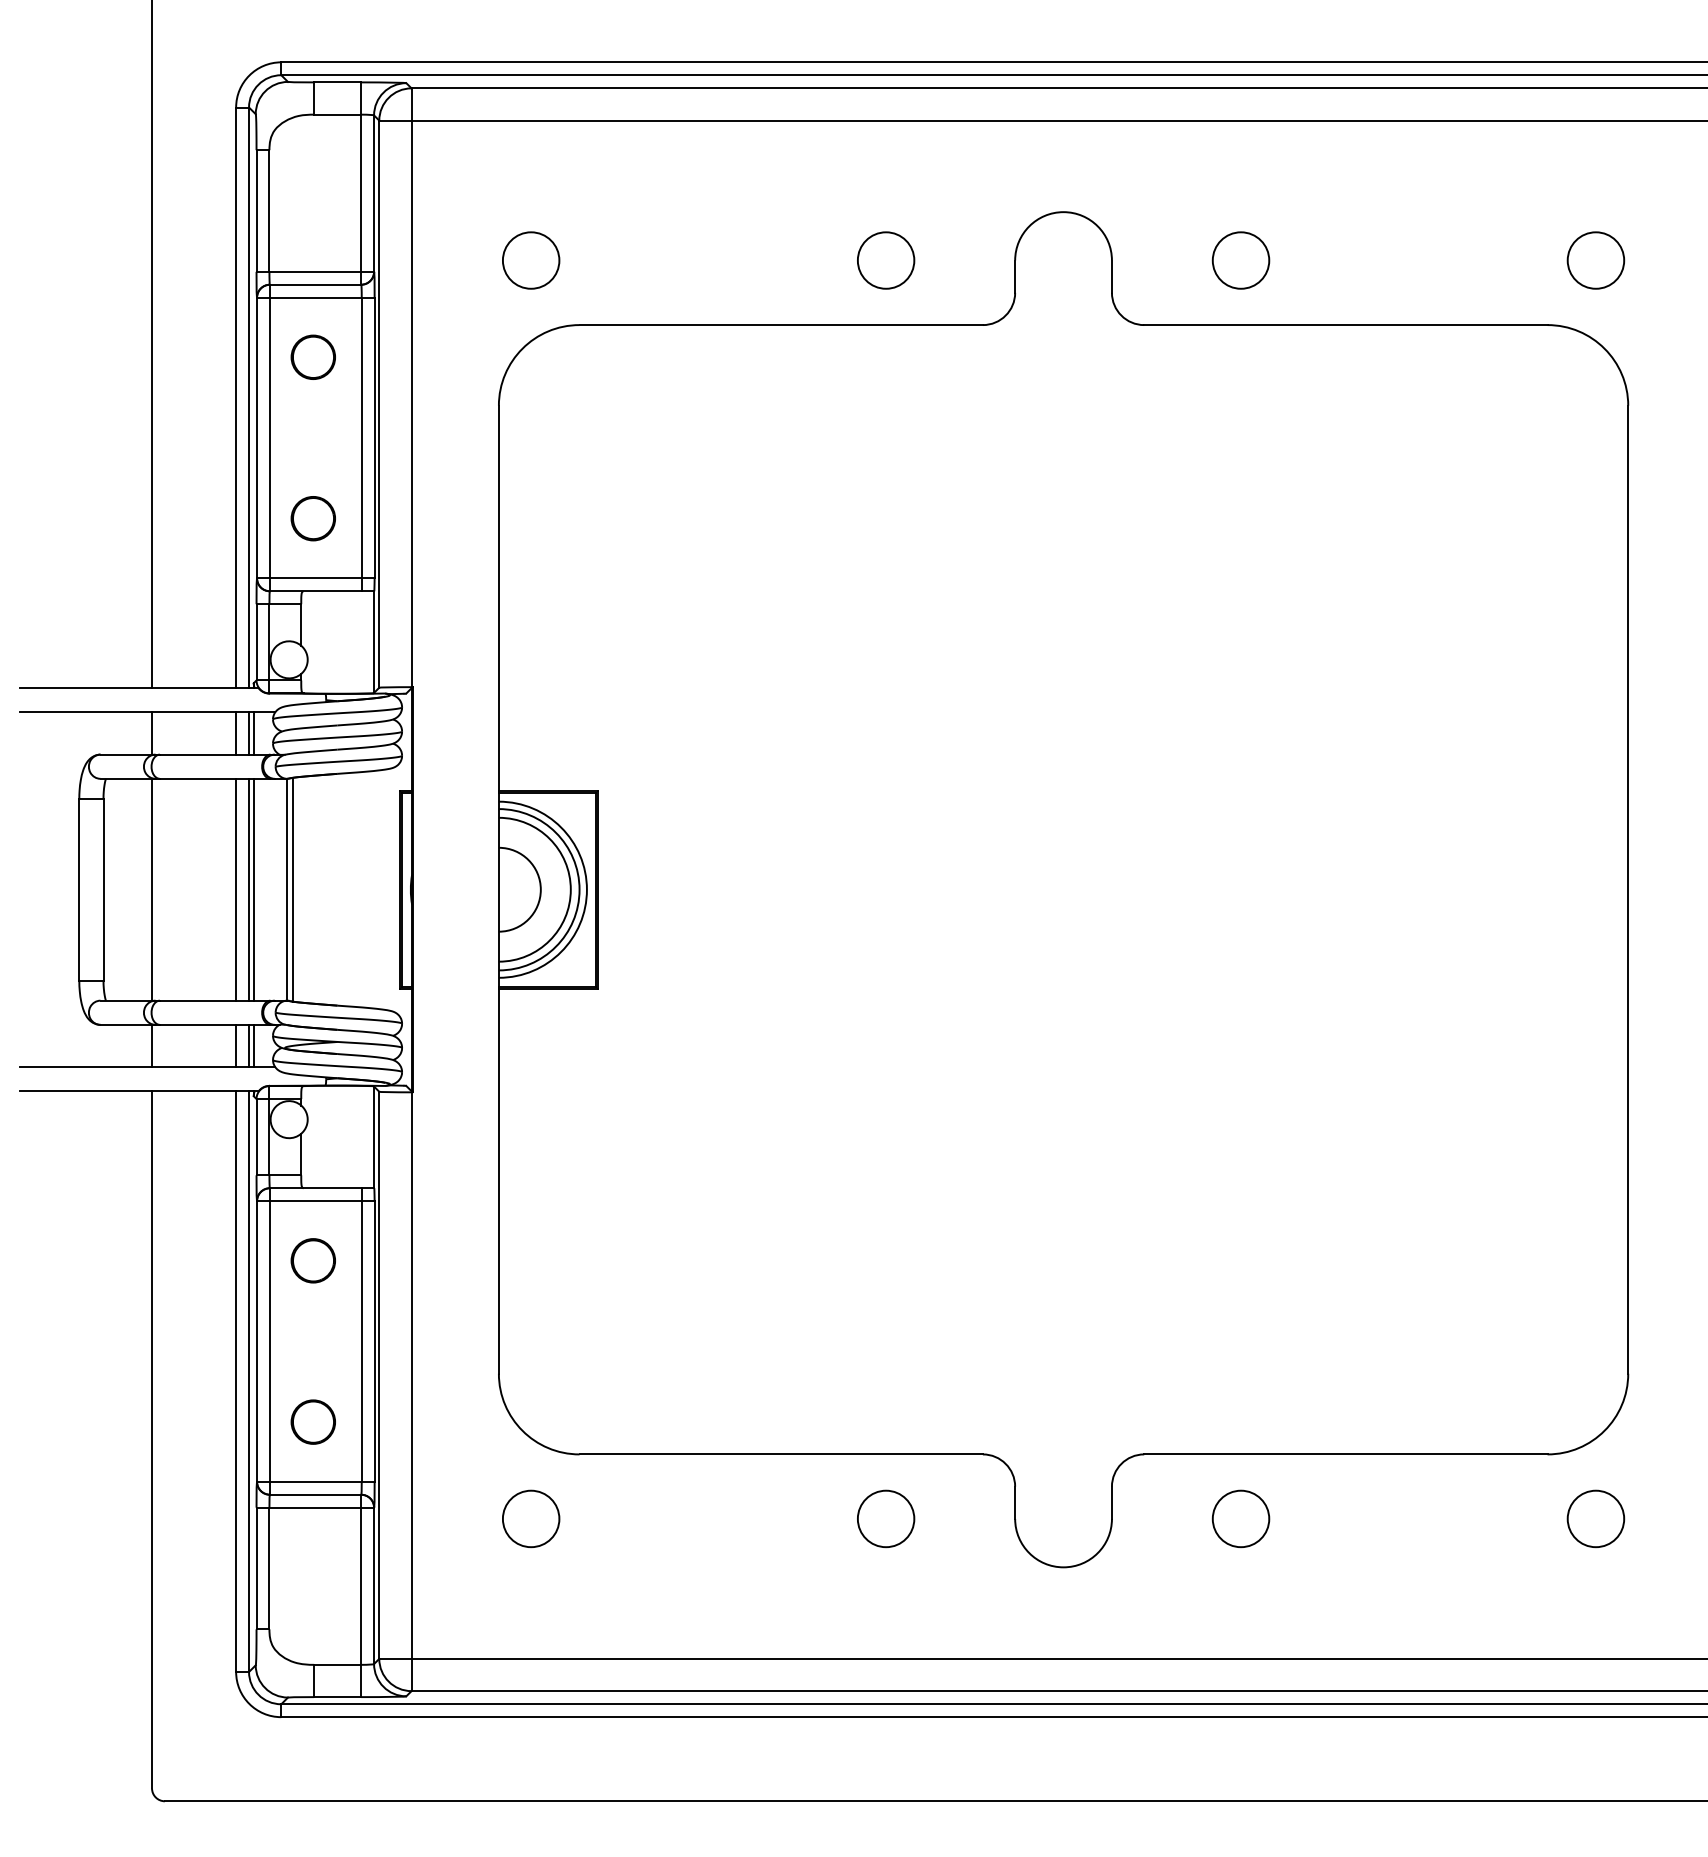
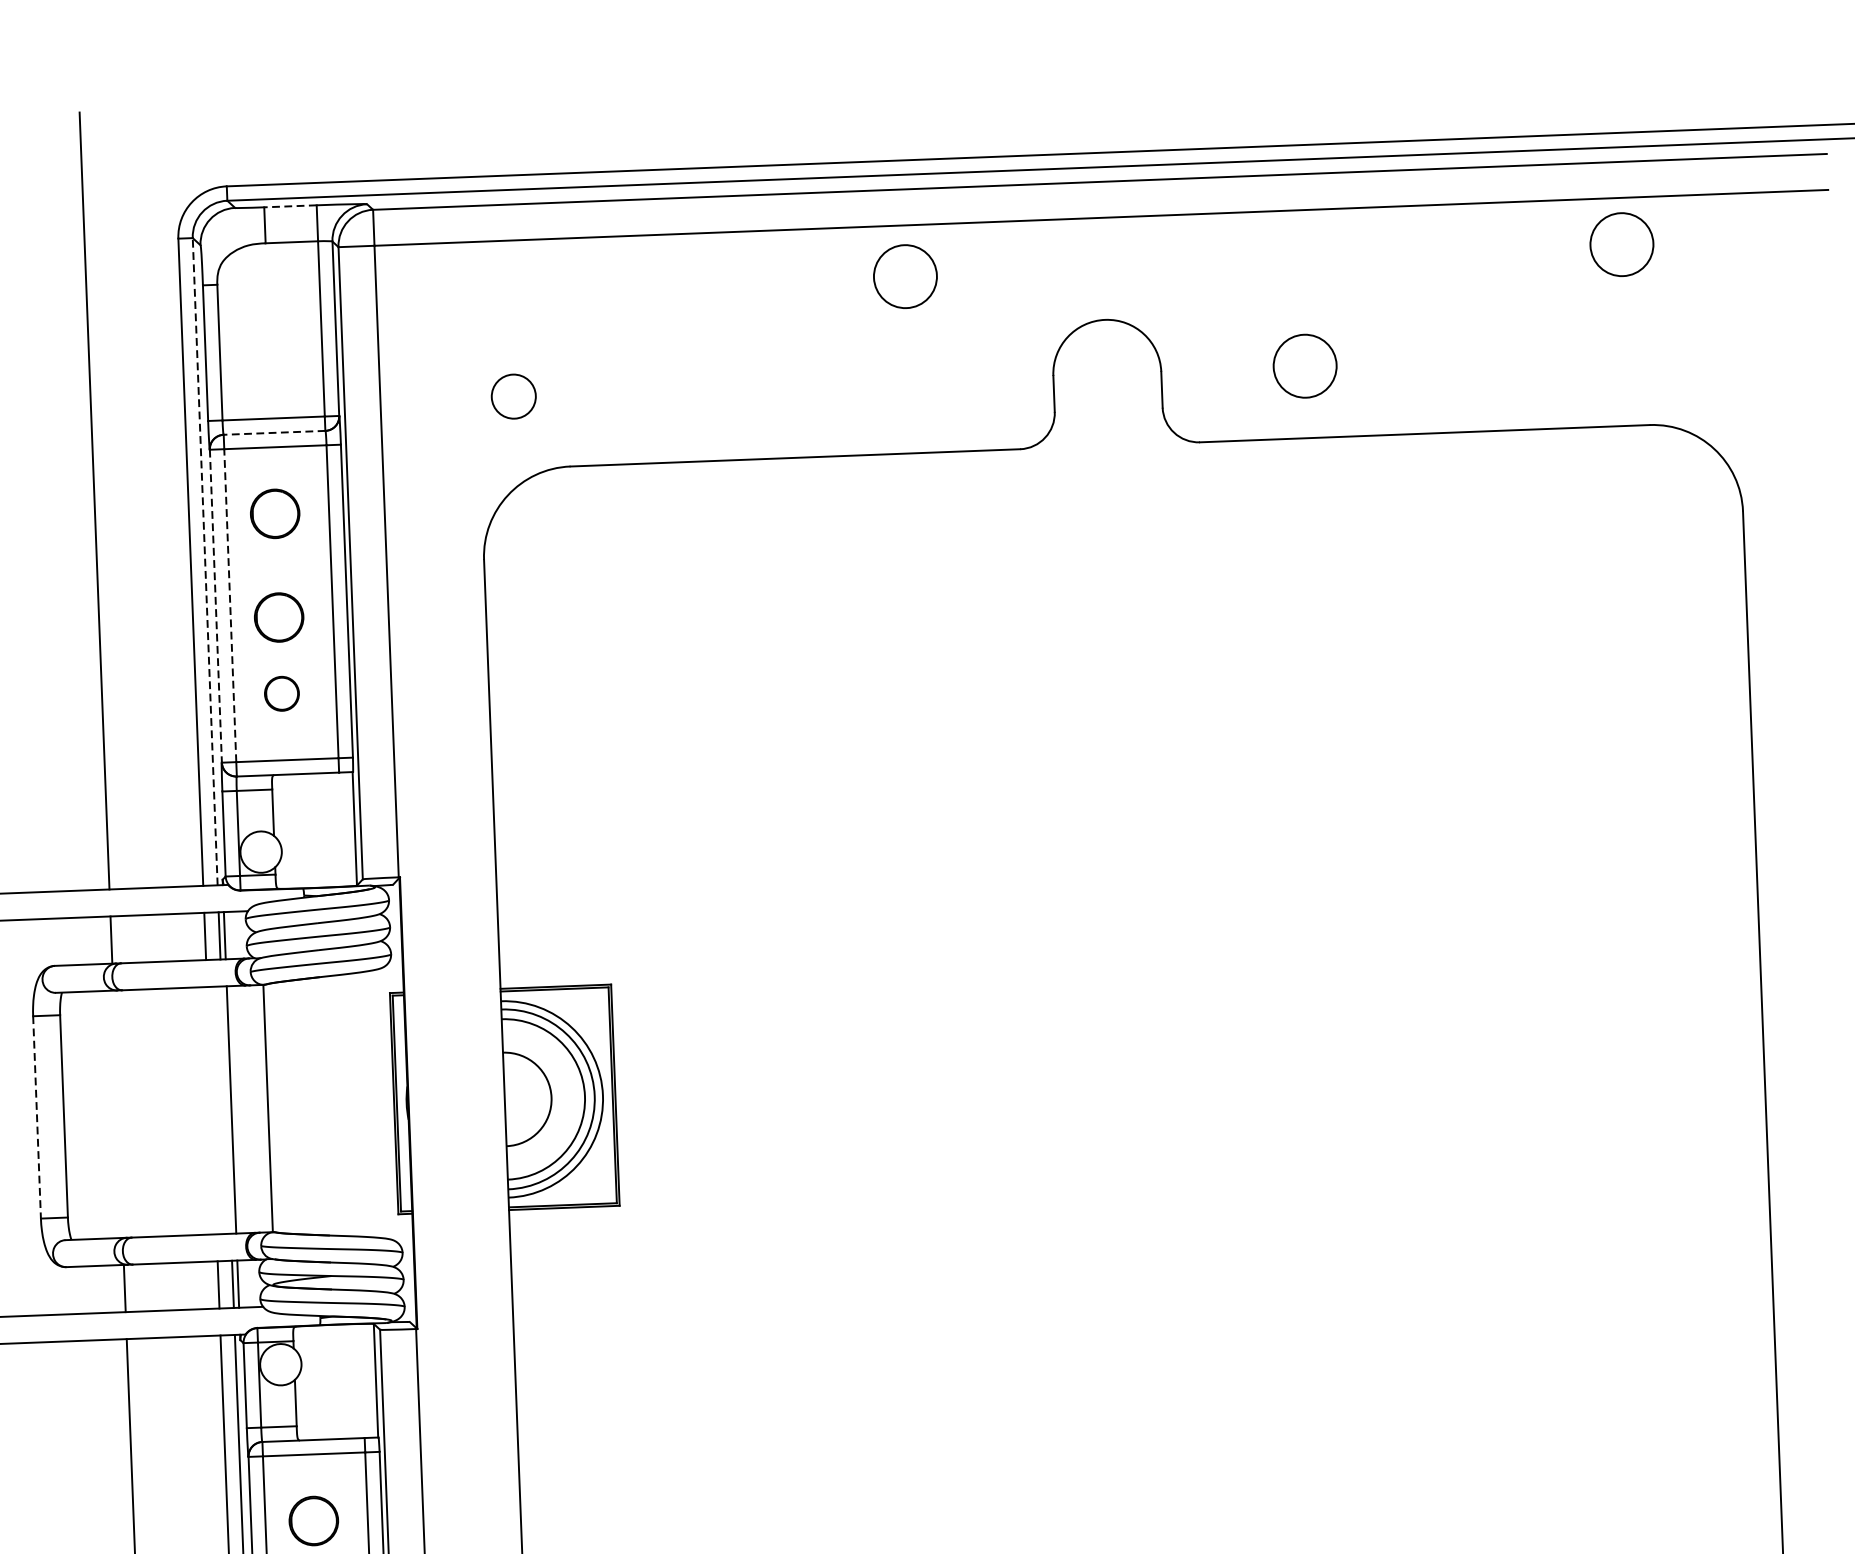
line: (337, 82) -> (290, 206), solid -> dashed
circle: (530, 260) -> (513, 396), size x0.7
circle: (886, 260) -> (905, 276), moved
circle: (1595, 260) -> (1621, 244), moved
line: (315, 284) -> (274, 432), solid -> dashed
line: (249, 397) -> (205, 561), solid -> dashed
line: (270, 437) -> (230, 605), solid -> dashed
line: (257, 438) -> (216, 606), solid -> dashed
part: (312, 449) -> (278, 616), added
part: (312, 518) -> (281, 693), size x0.7
line: (79, 889) -> (37, 1117), solid -> dashed
line: (152, 889) -> (118, 1113), removed
line: (236, 889) -> (212, 1110), removed
line: (249, 889) -> (226, 1109), removed
line: (293, 889) -> (275, 1107), removed

